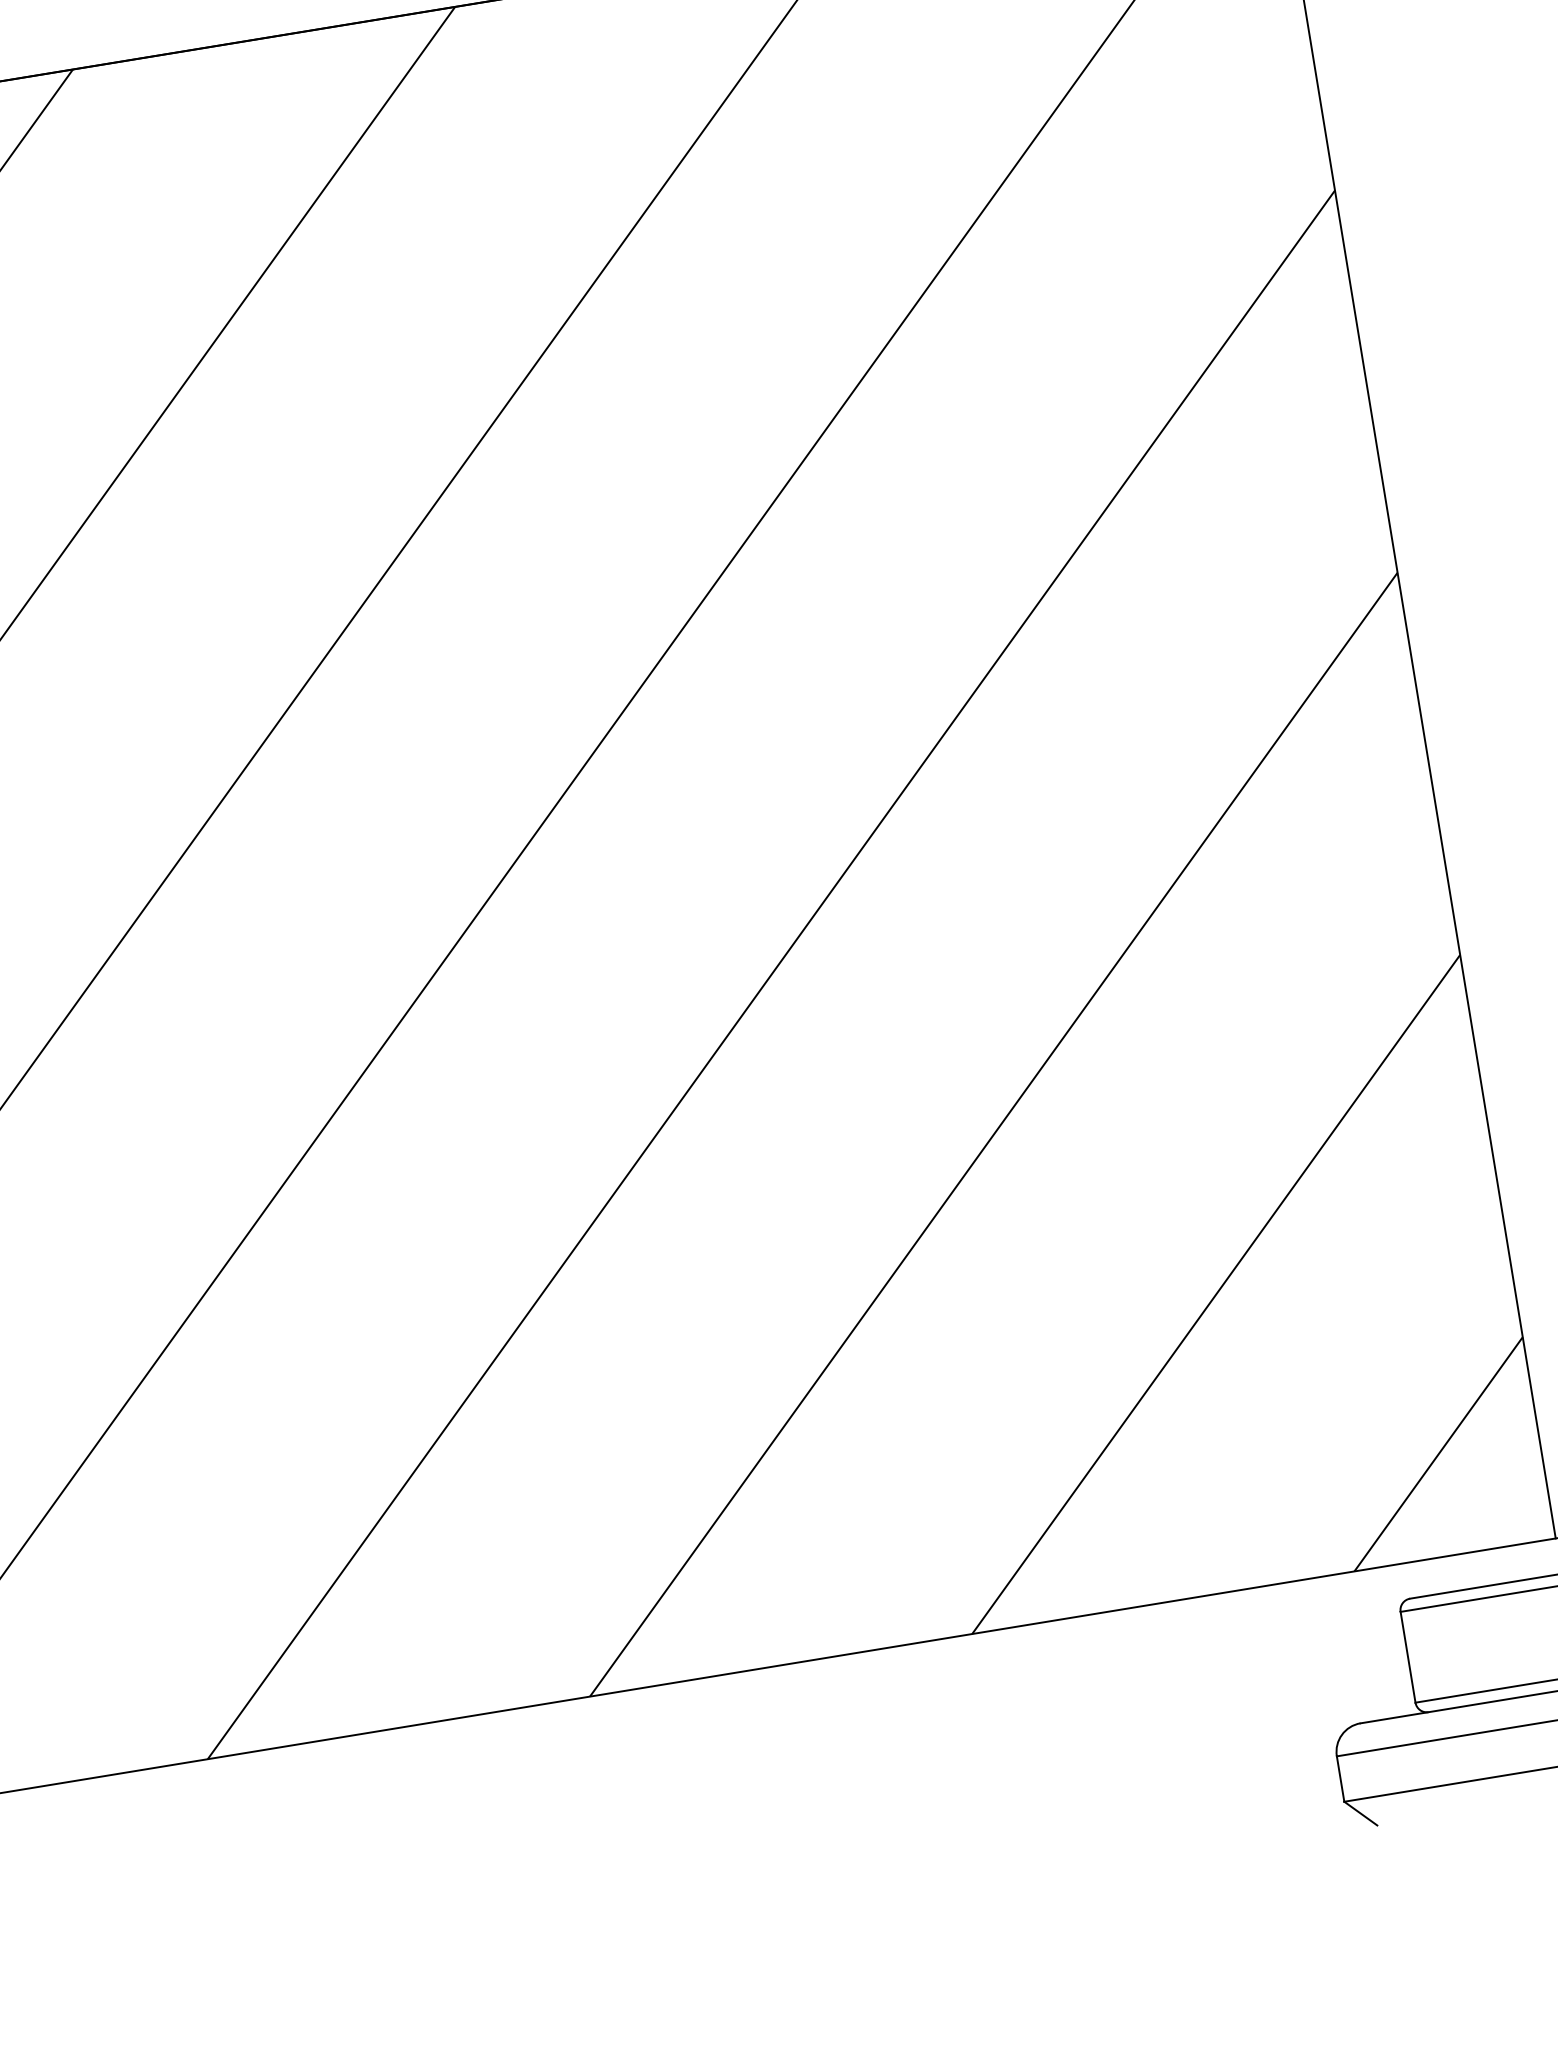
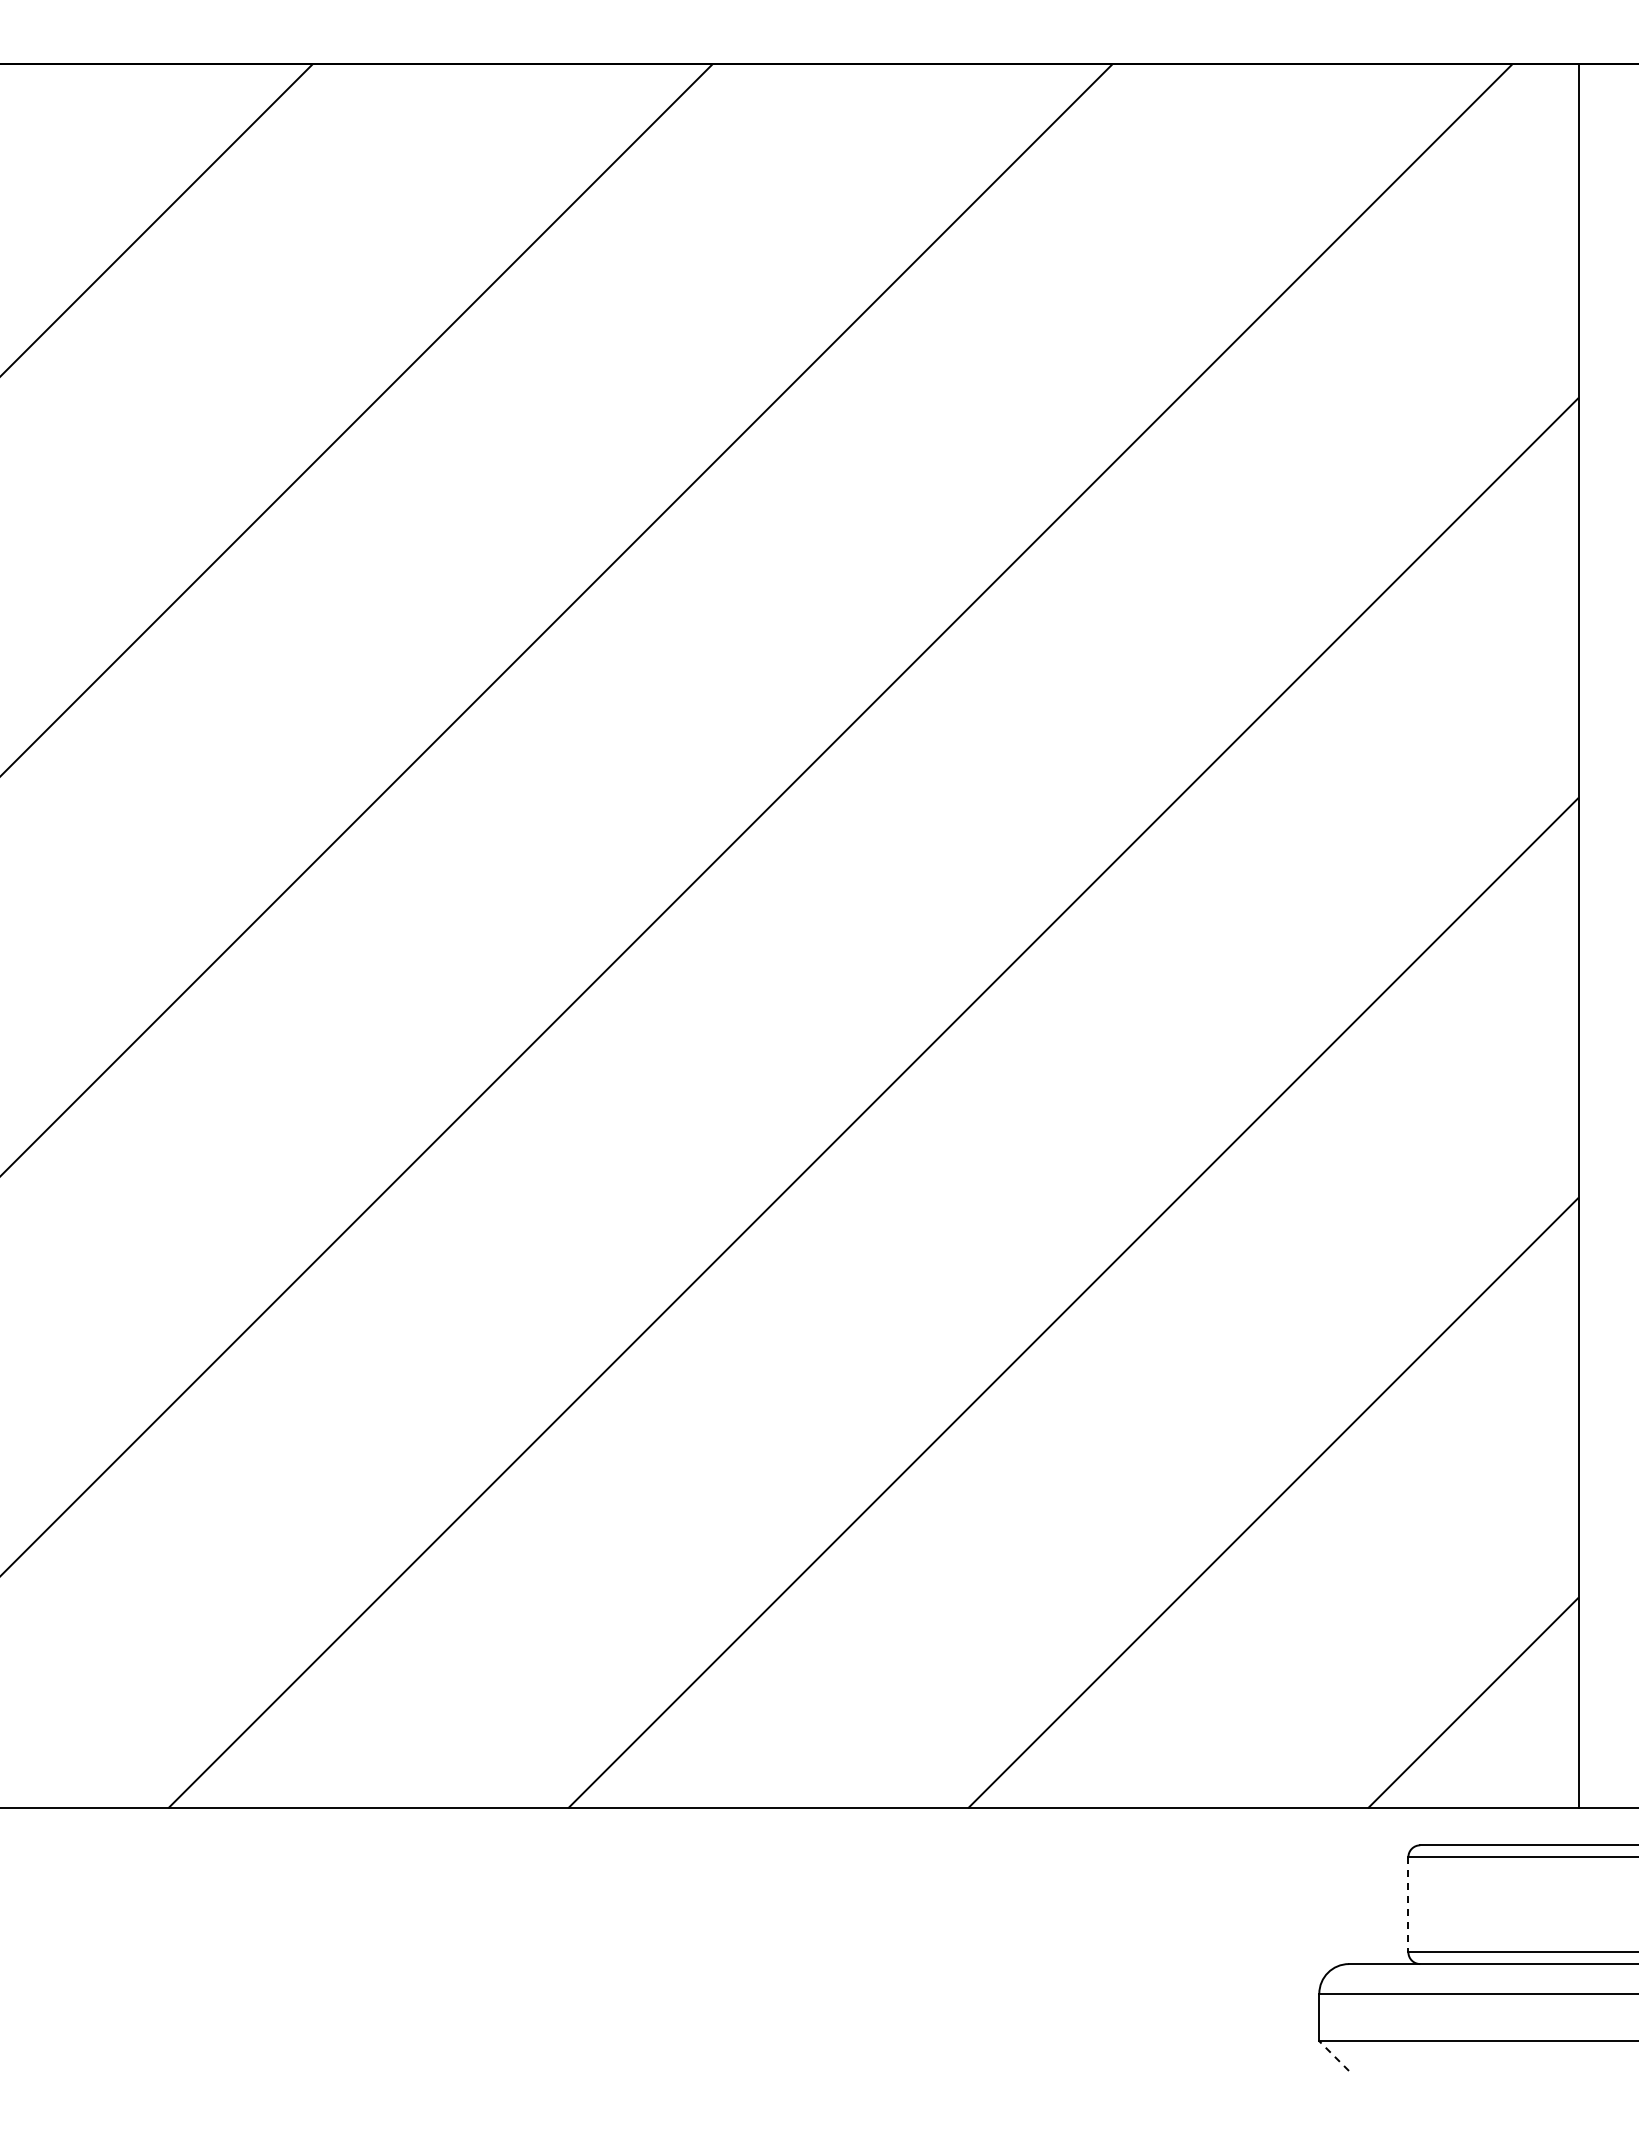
line: (1408, 1657) -> (1408, 1904), solid -> dashed
line: (1361, 1813) -> (1334, 2056), solid -> dashed

